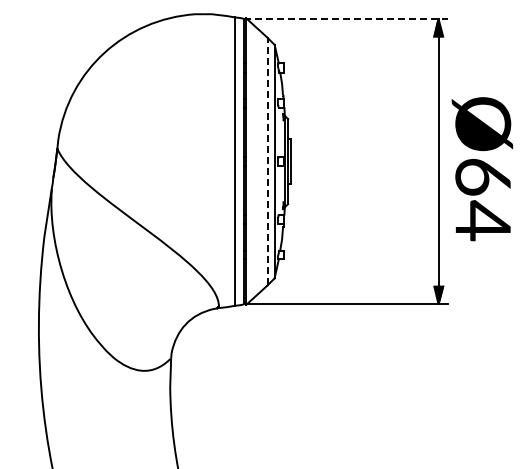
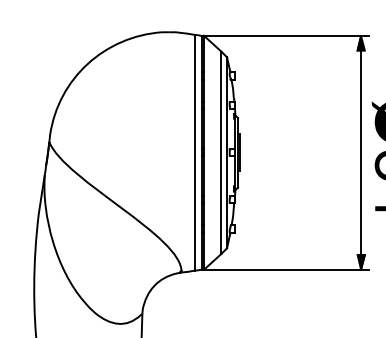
line: (345, 18) -> (284, 35), dashed -> solid
line: (267, 161) -> (221, 152), dashed -> solid

